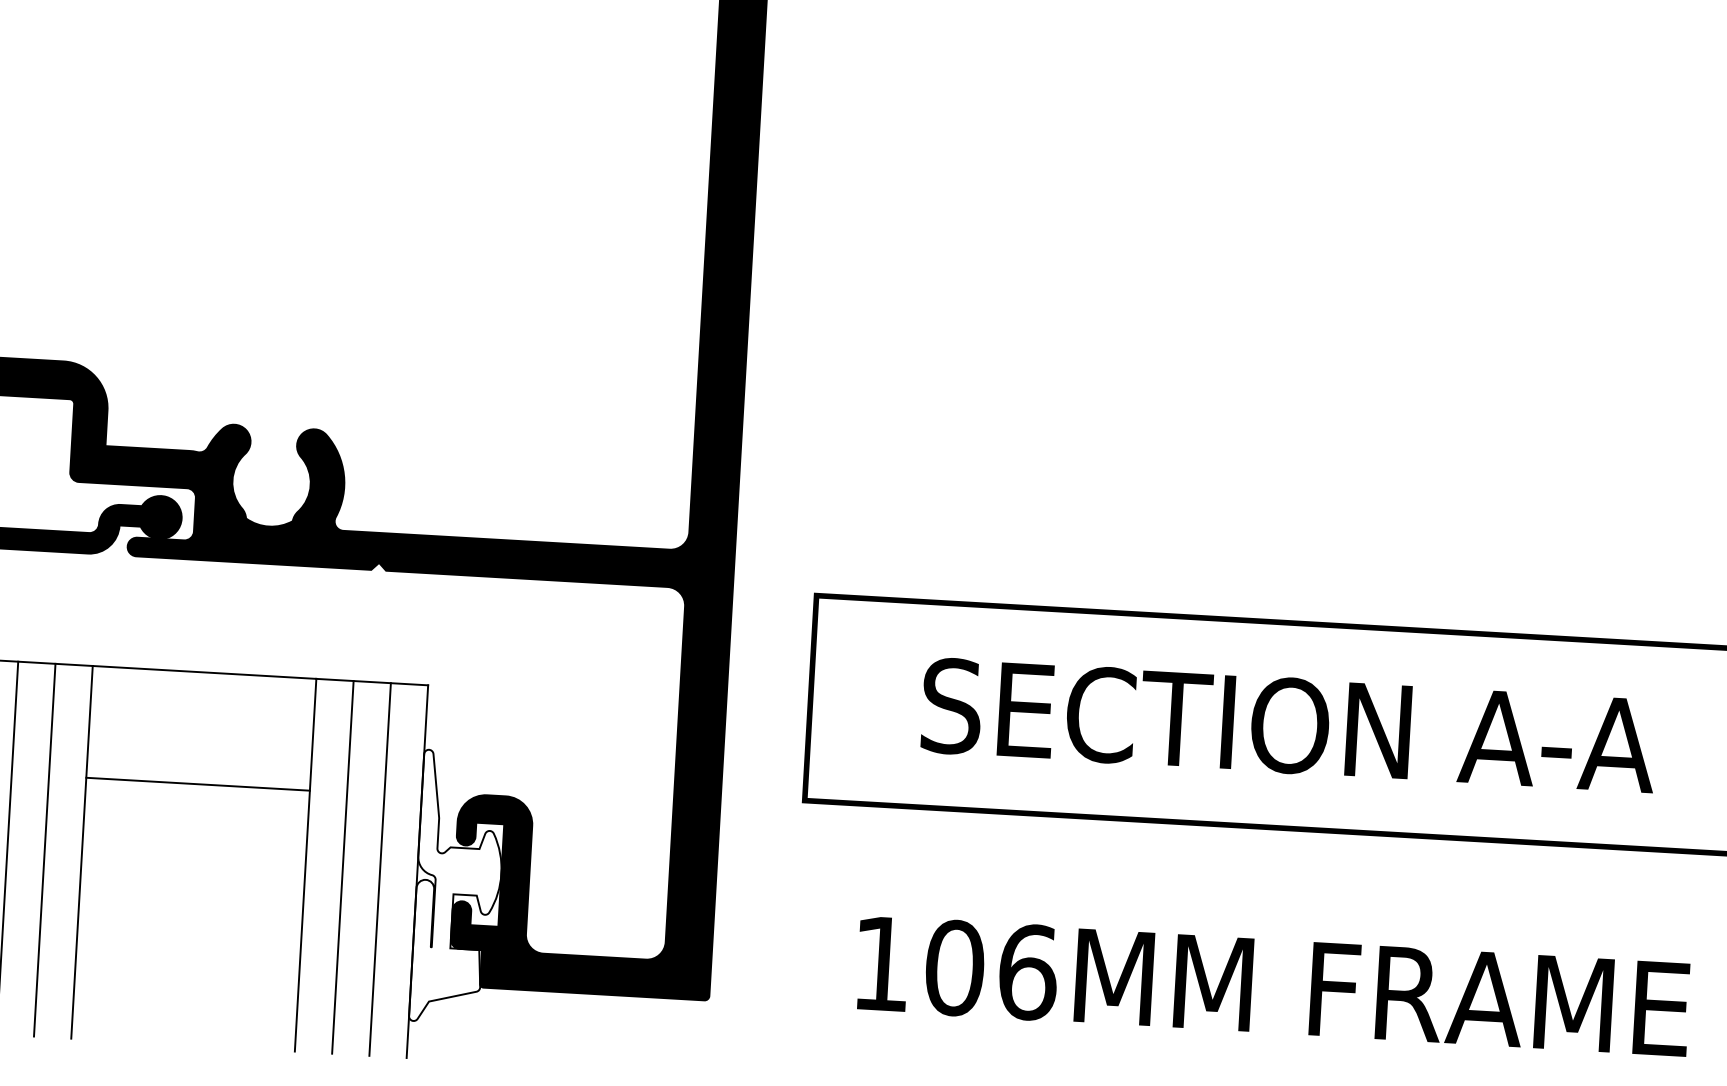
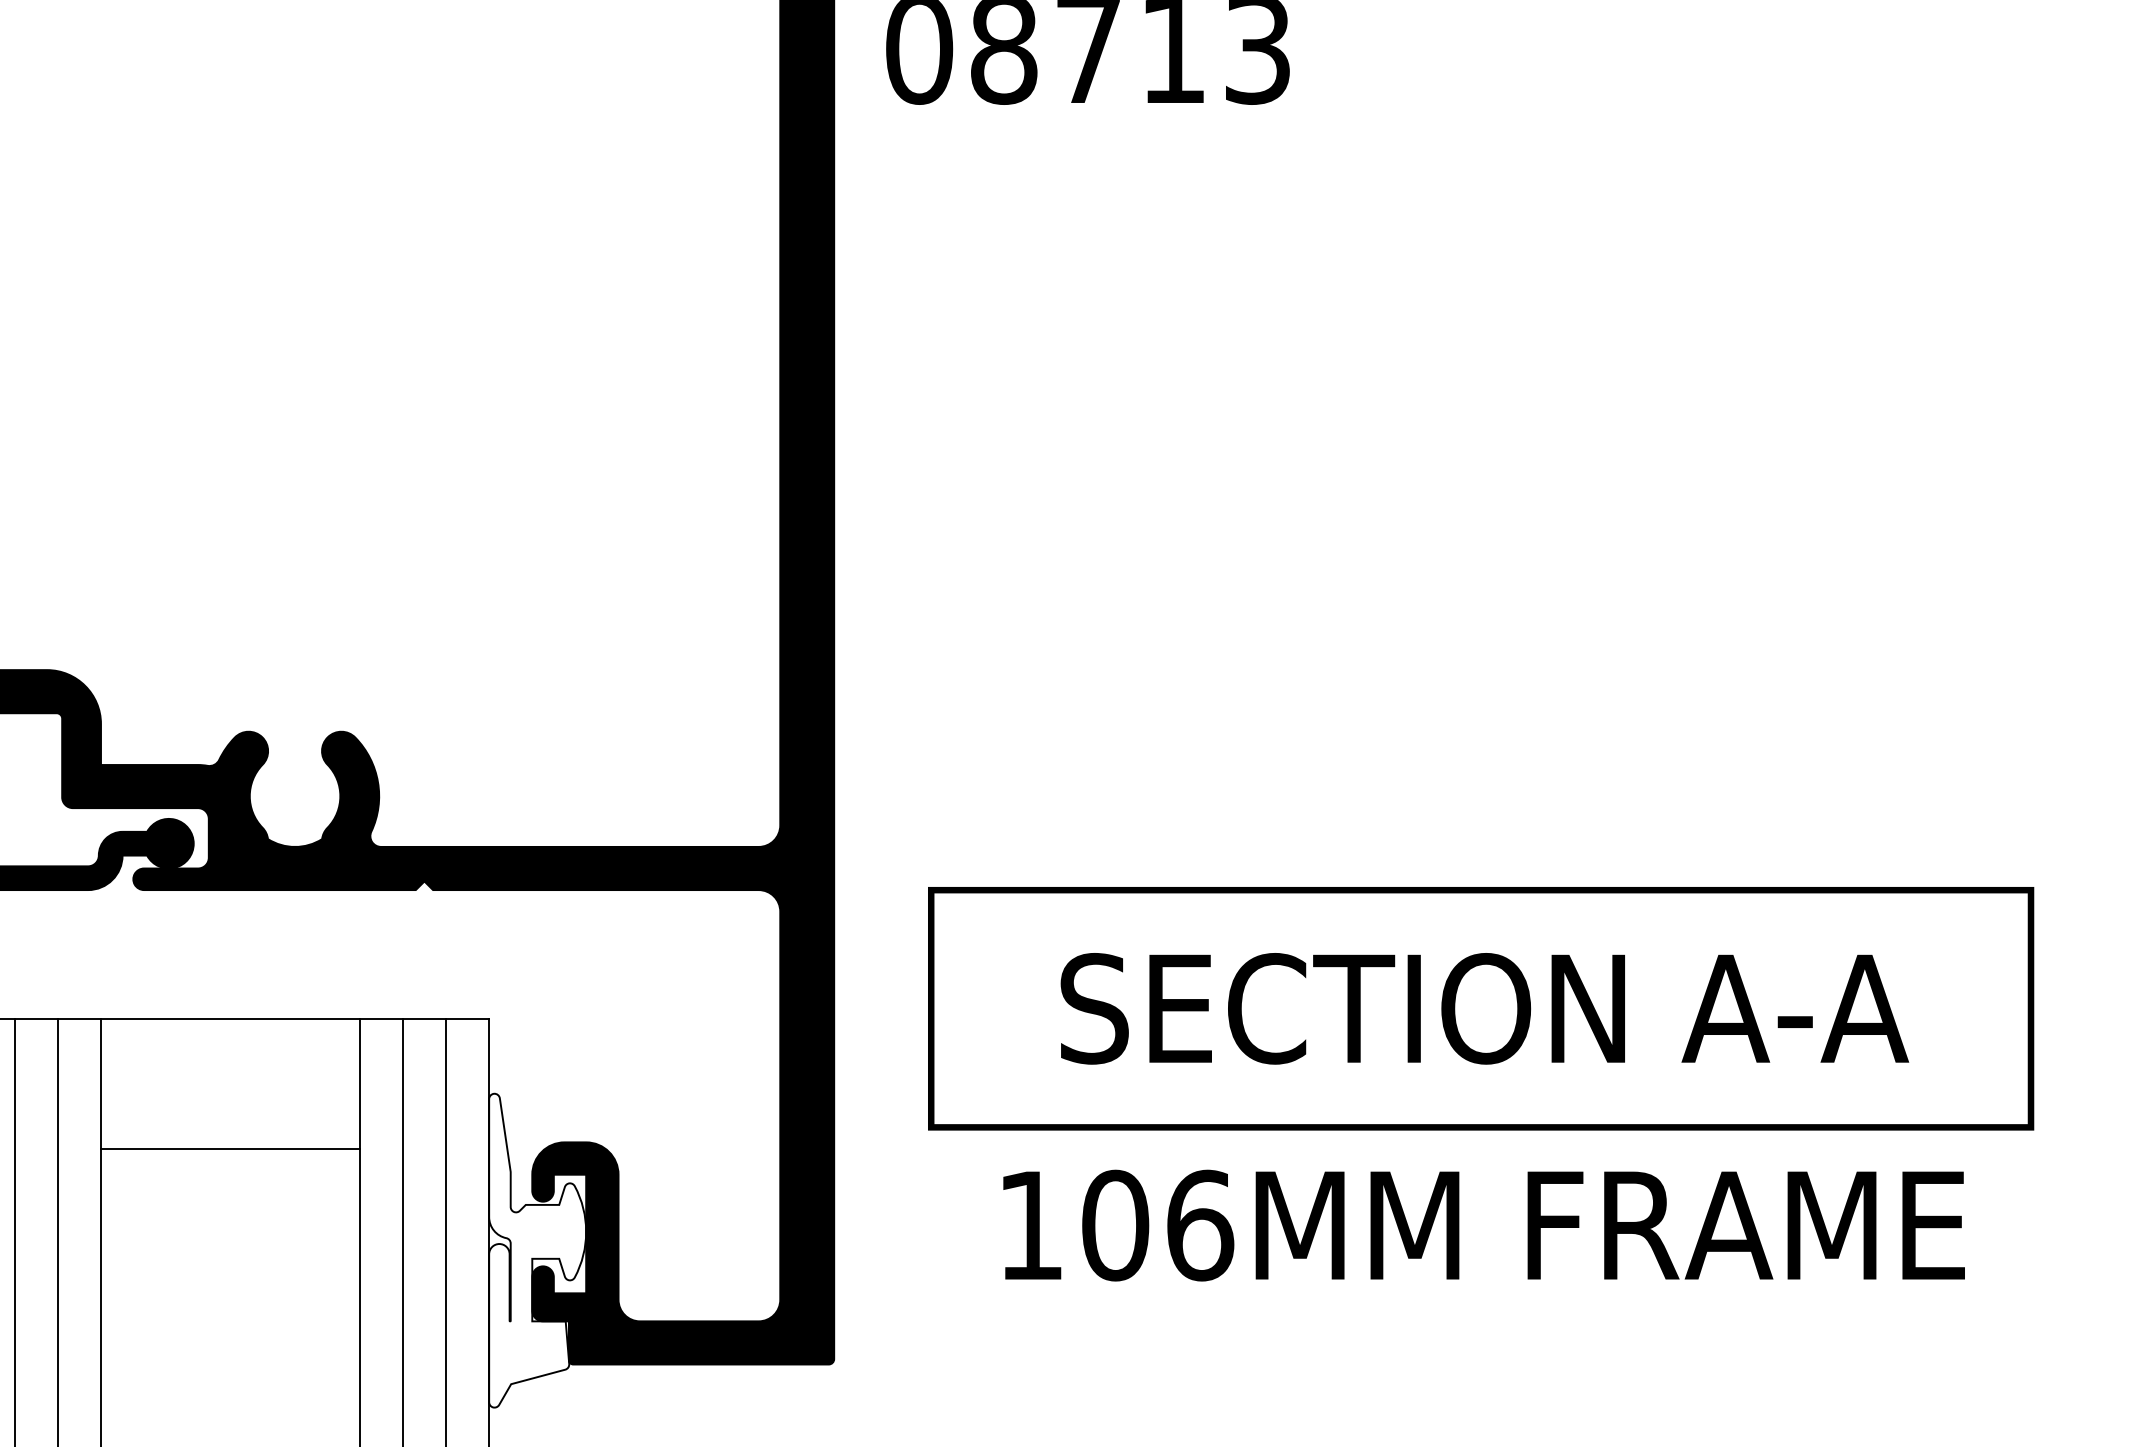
text: (1272, 986) -> (1483, 1225), moved

